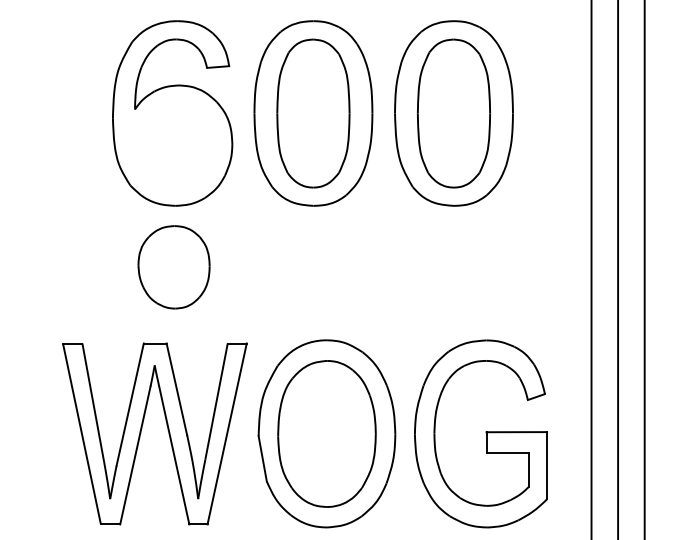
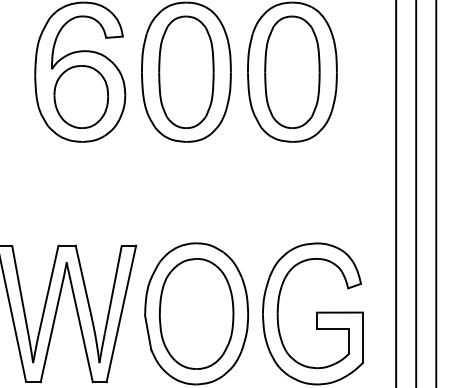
part: (173, 267) -> (80, 97), moved

